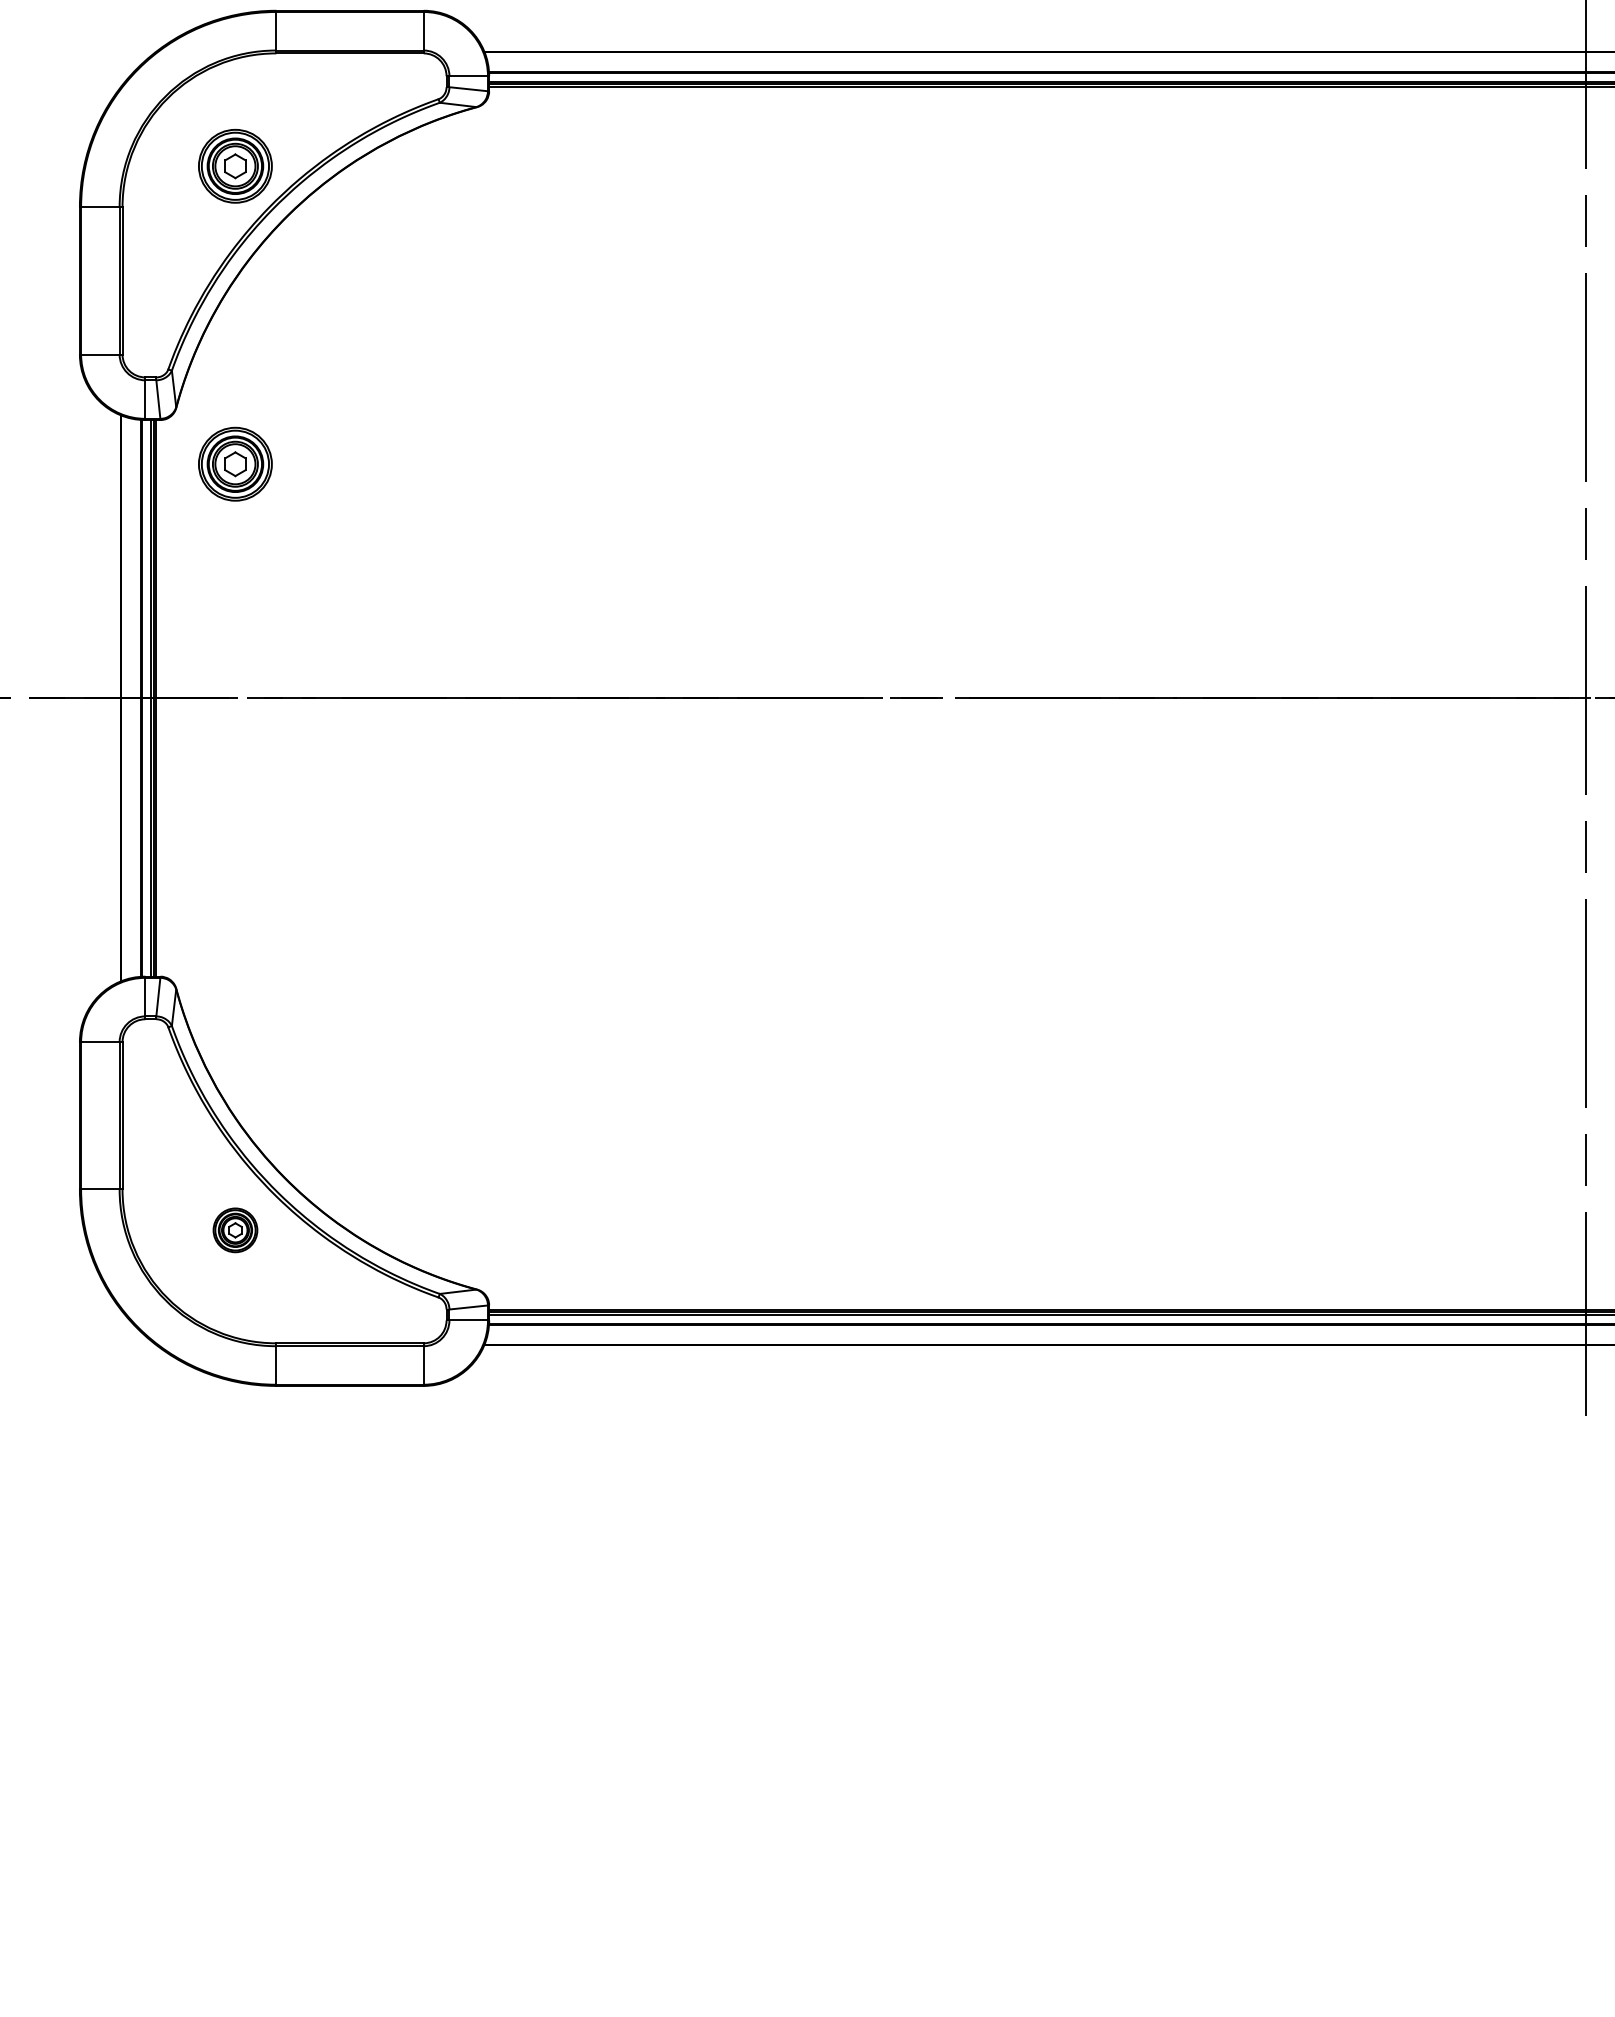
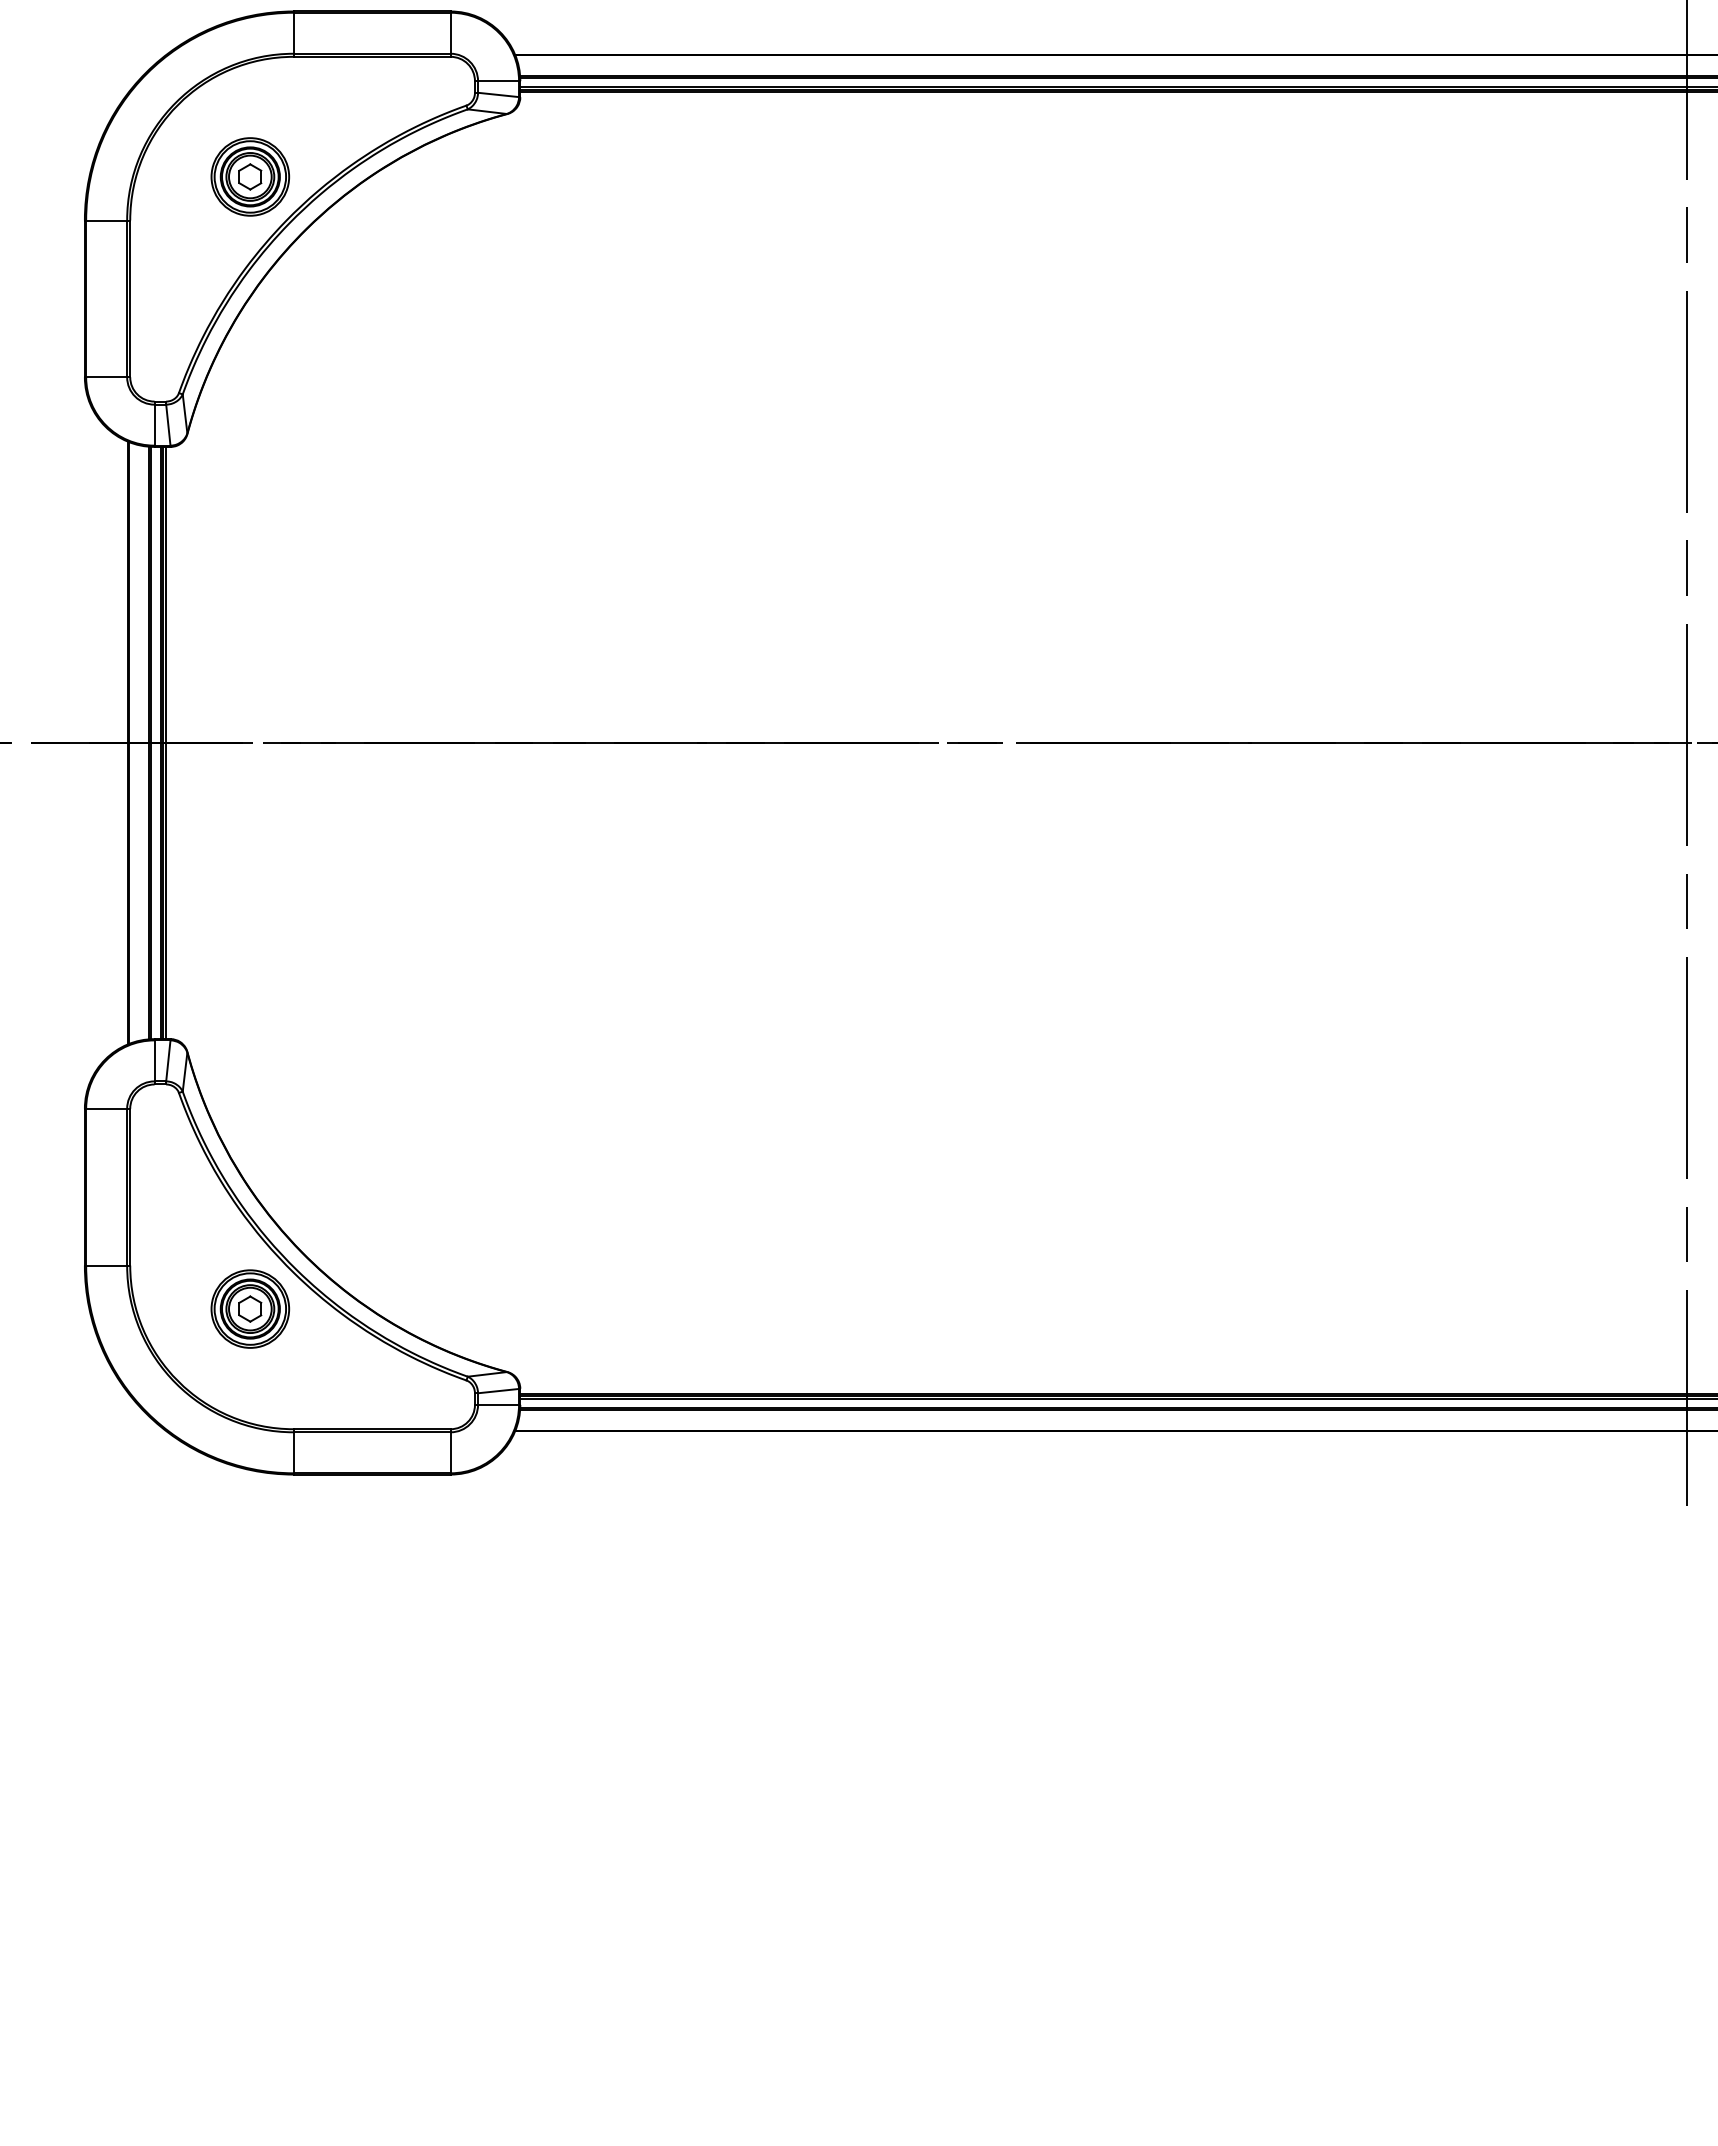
part: (235, 463) -> (250, 493), removed
part: (235, 1229) -> (250, 1308), size x1.67

